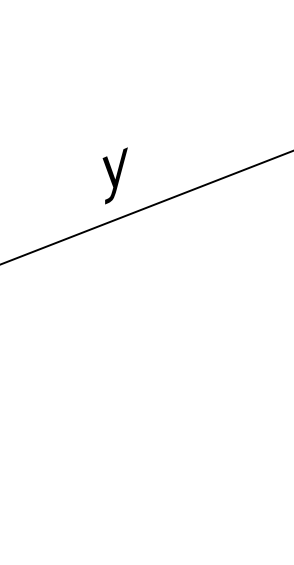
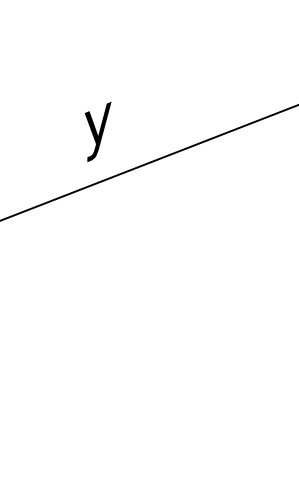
text: (114, 175) -> (97, 131), moved

